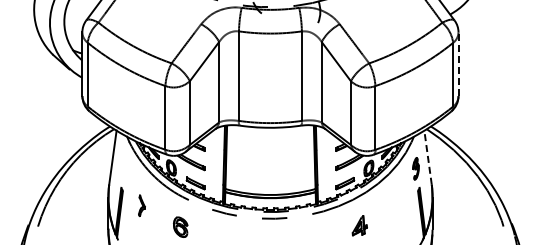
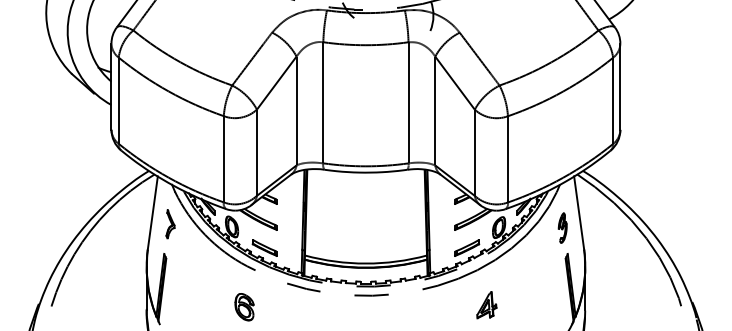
line: (458, 64) -> (620, 87), dashed -> solid
line: (427, 157) -> (578, 212), dashed -> solid
part: (141, 205) -> (169, 223), moved

